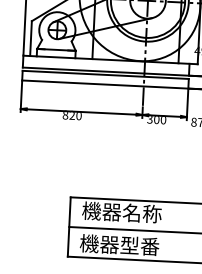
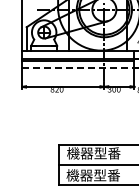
line: (105, 84) -> (78, 67), solid -> dashed
text: (142, 213) -> (107, 153), 機器名称 -> 機器型番

